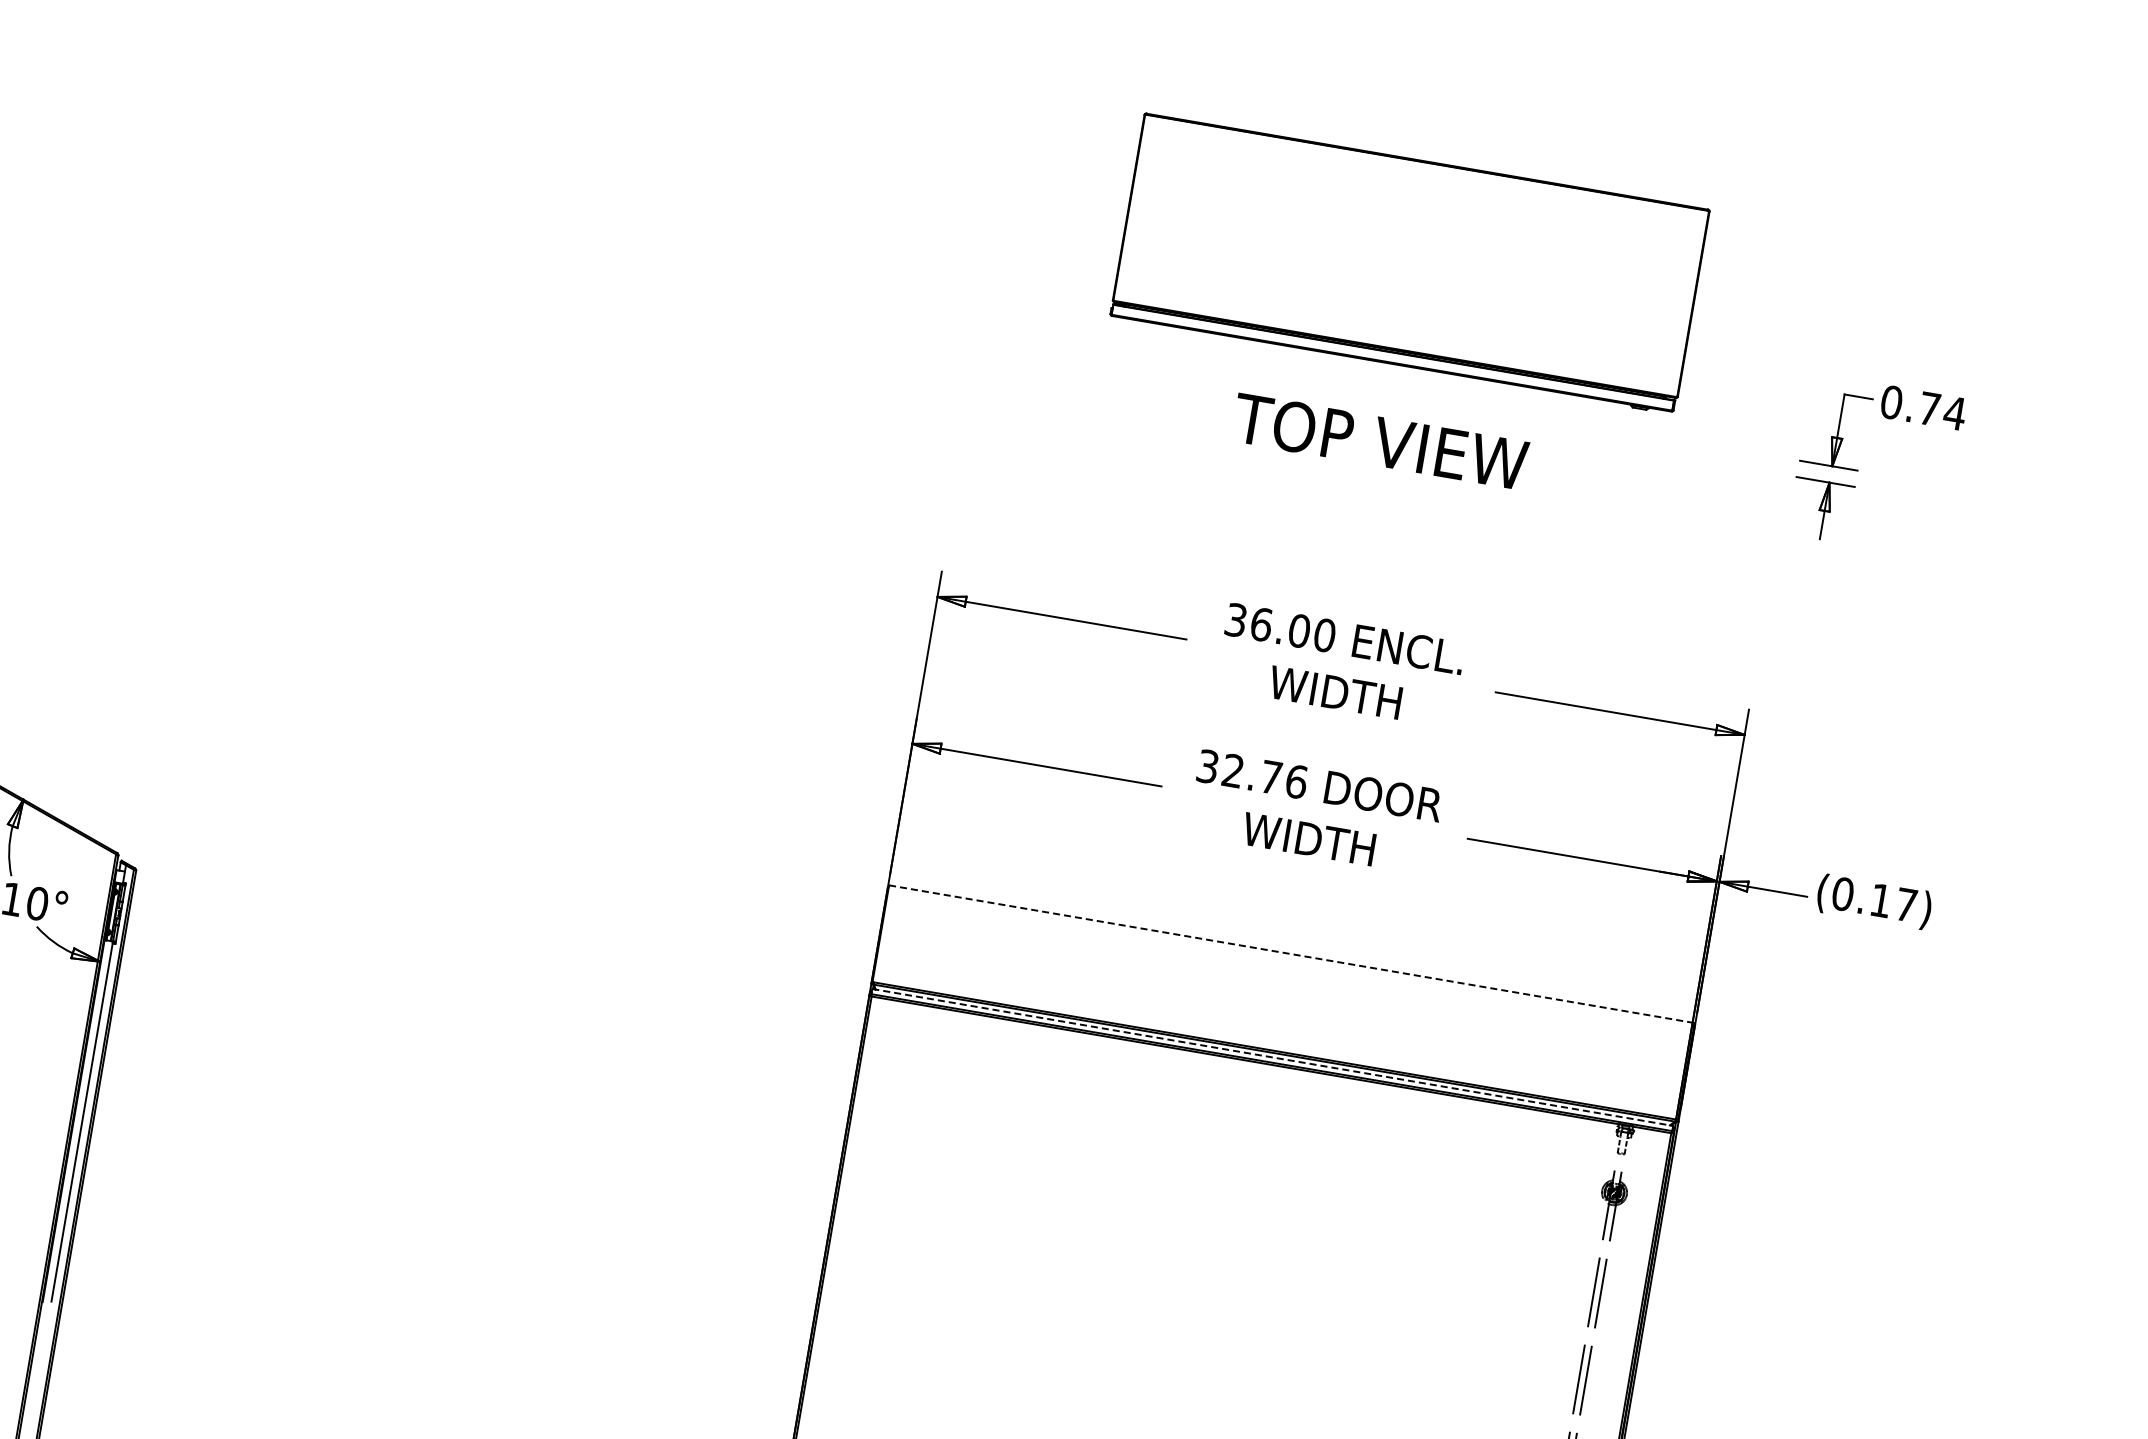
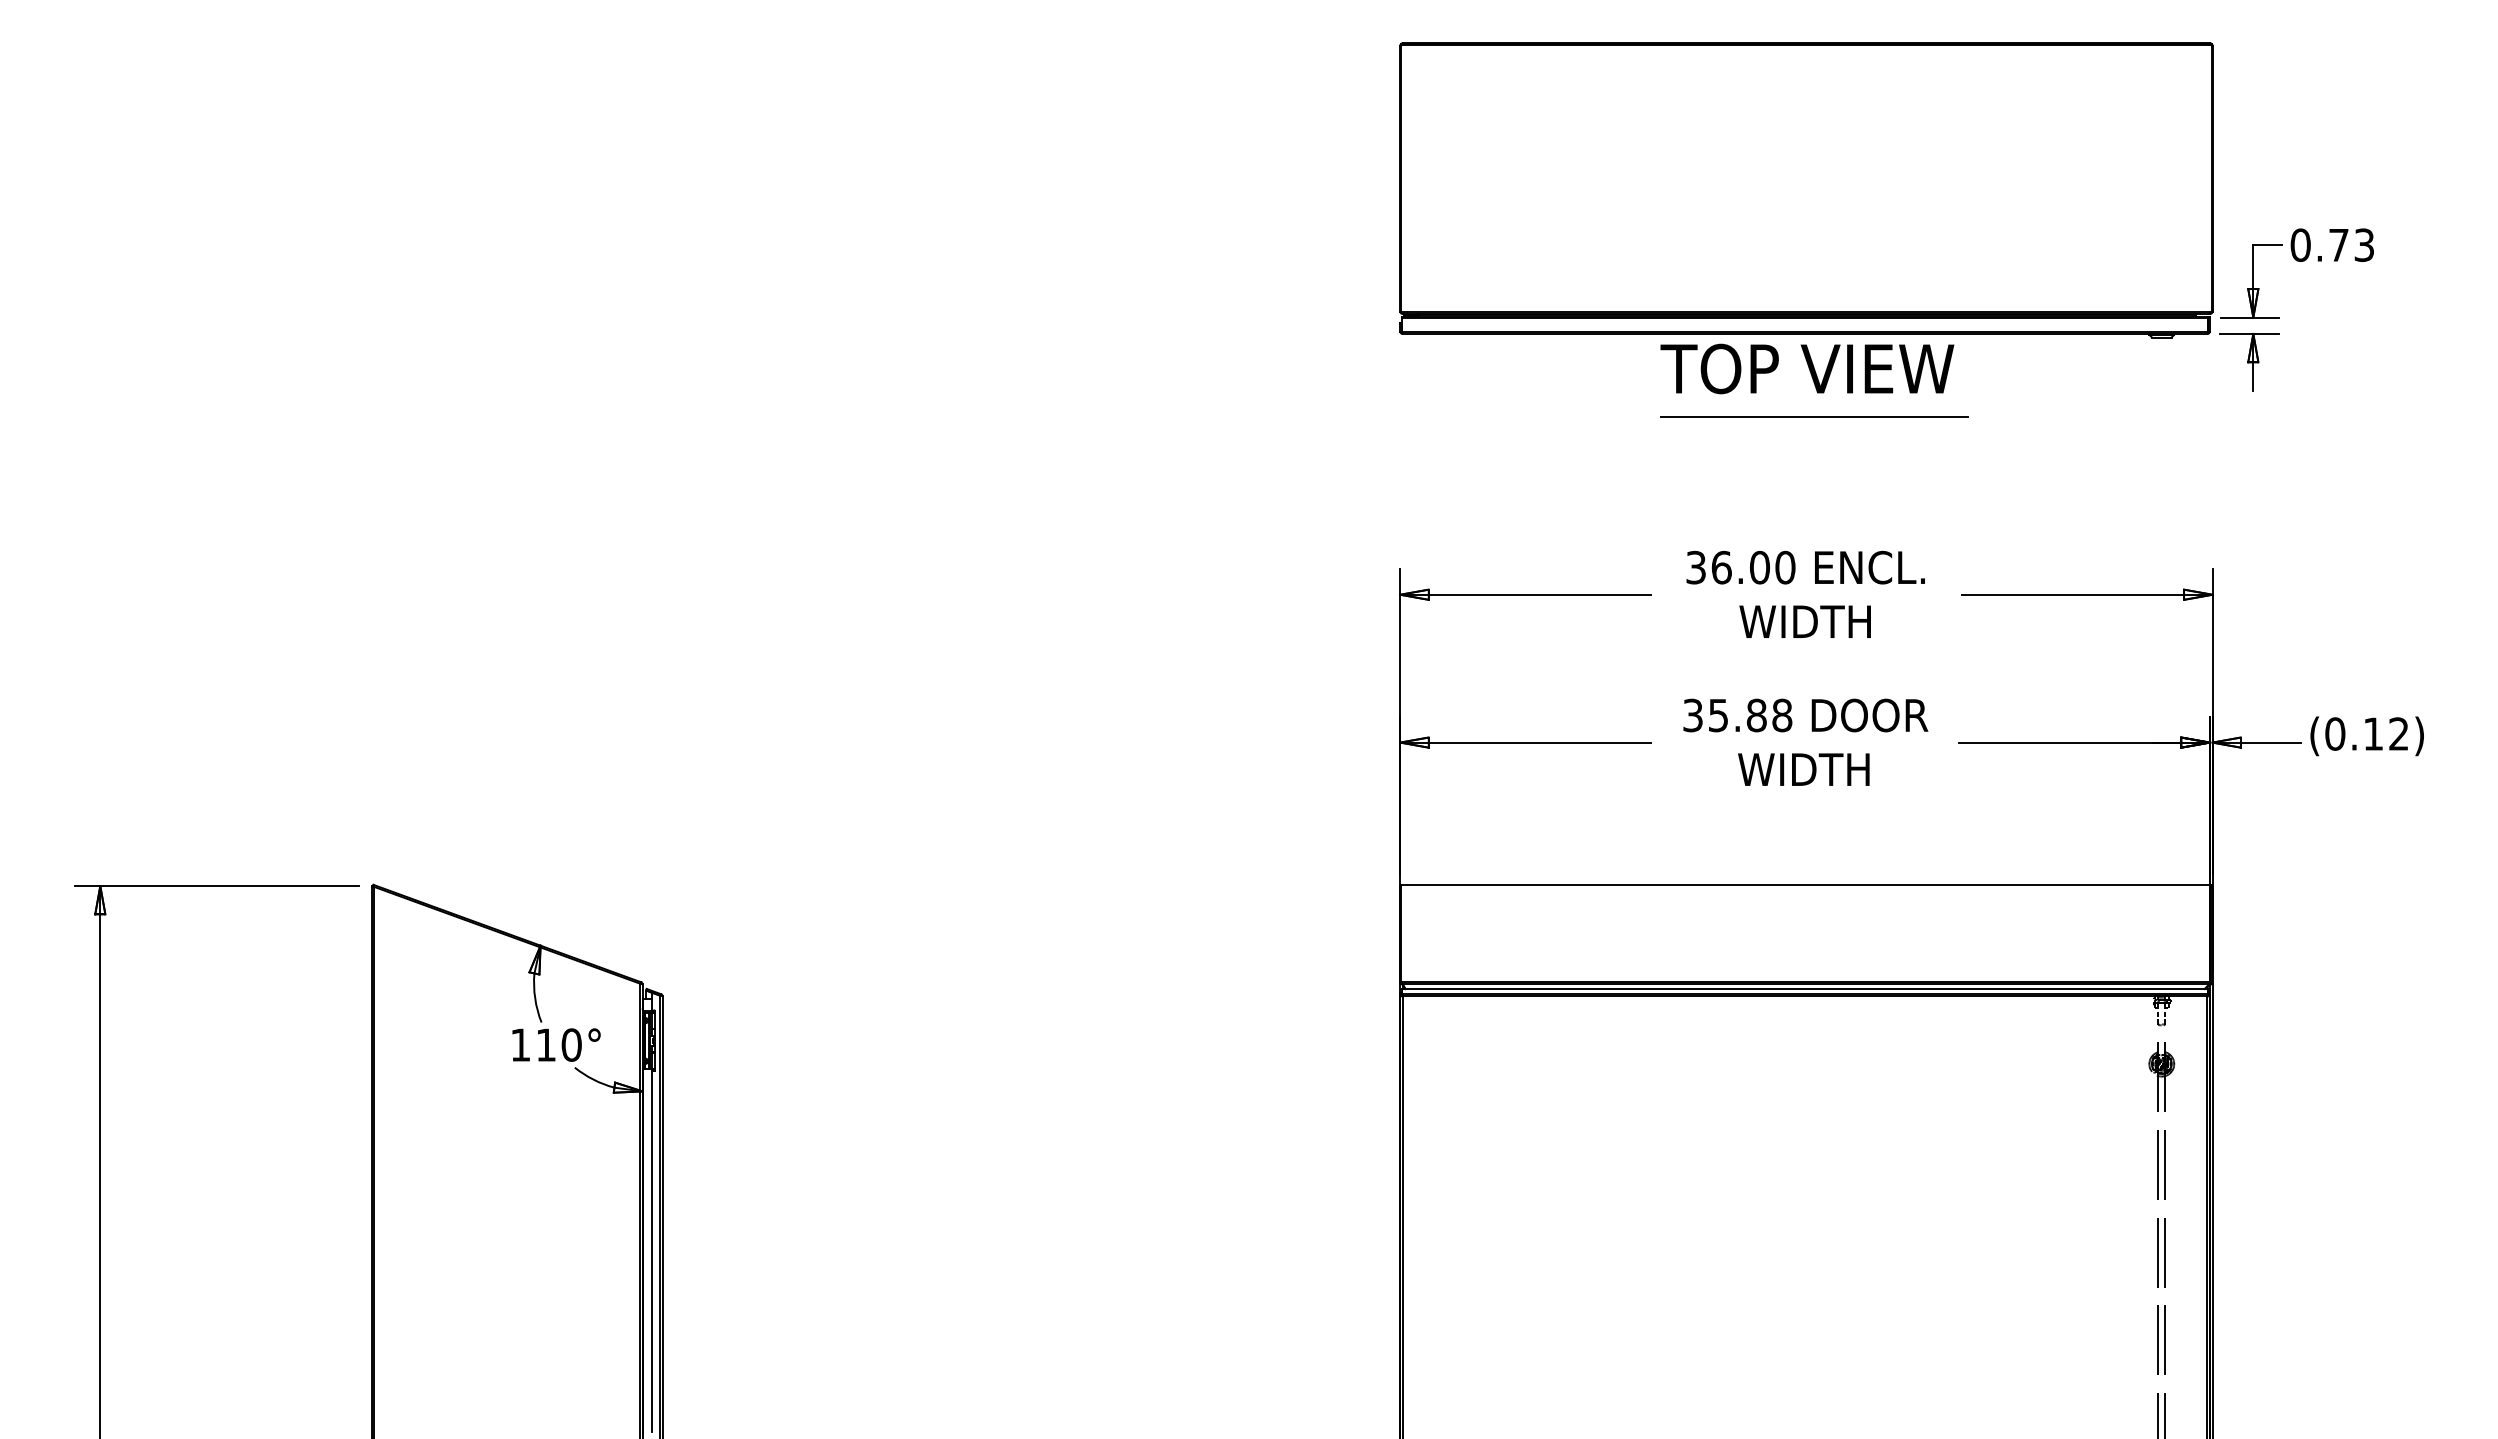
part: (1409, 264) -> (1806, 190), size x1.43
text: (1954, 413) -> (2363, 245), 0.74 -> 0.73
line: (1379, 491) -> (1814, 417), added
text: (1265, 776) -> (1750, 715), 32.76 -> 35.88
text: (1905, 904) -> (2398, 733), (0.17) -> (0.12)
line: (1291, 953) -> (1806, 884), dashed -> solid
line: (1273, 1057) -> (1805, 988), dashed -> solid

